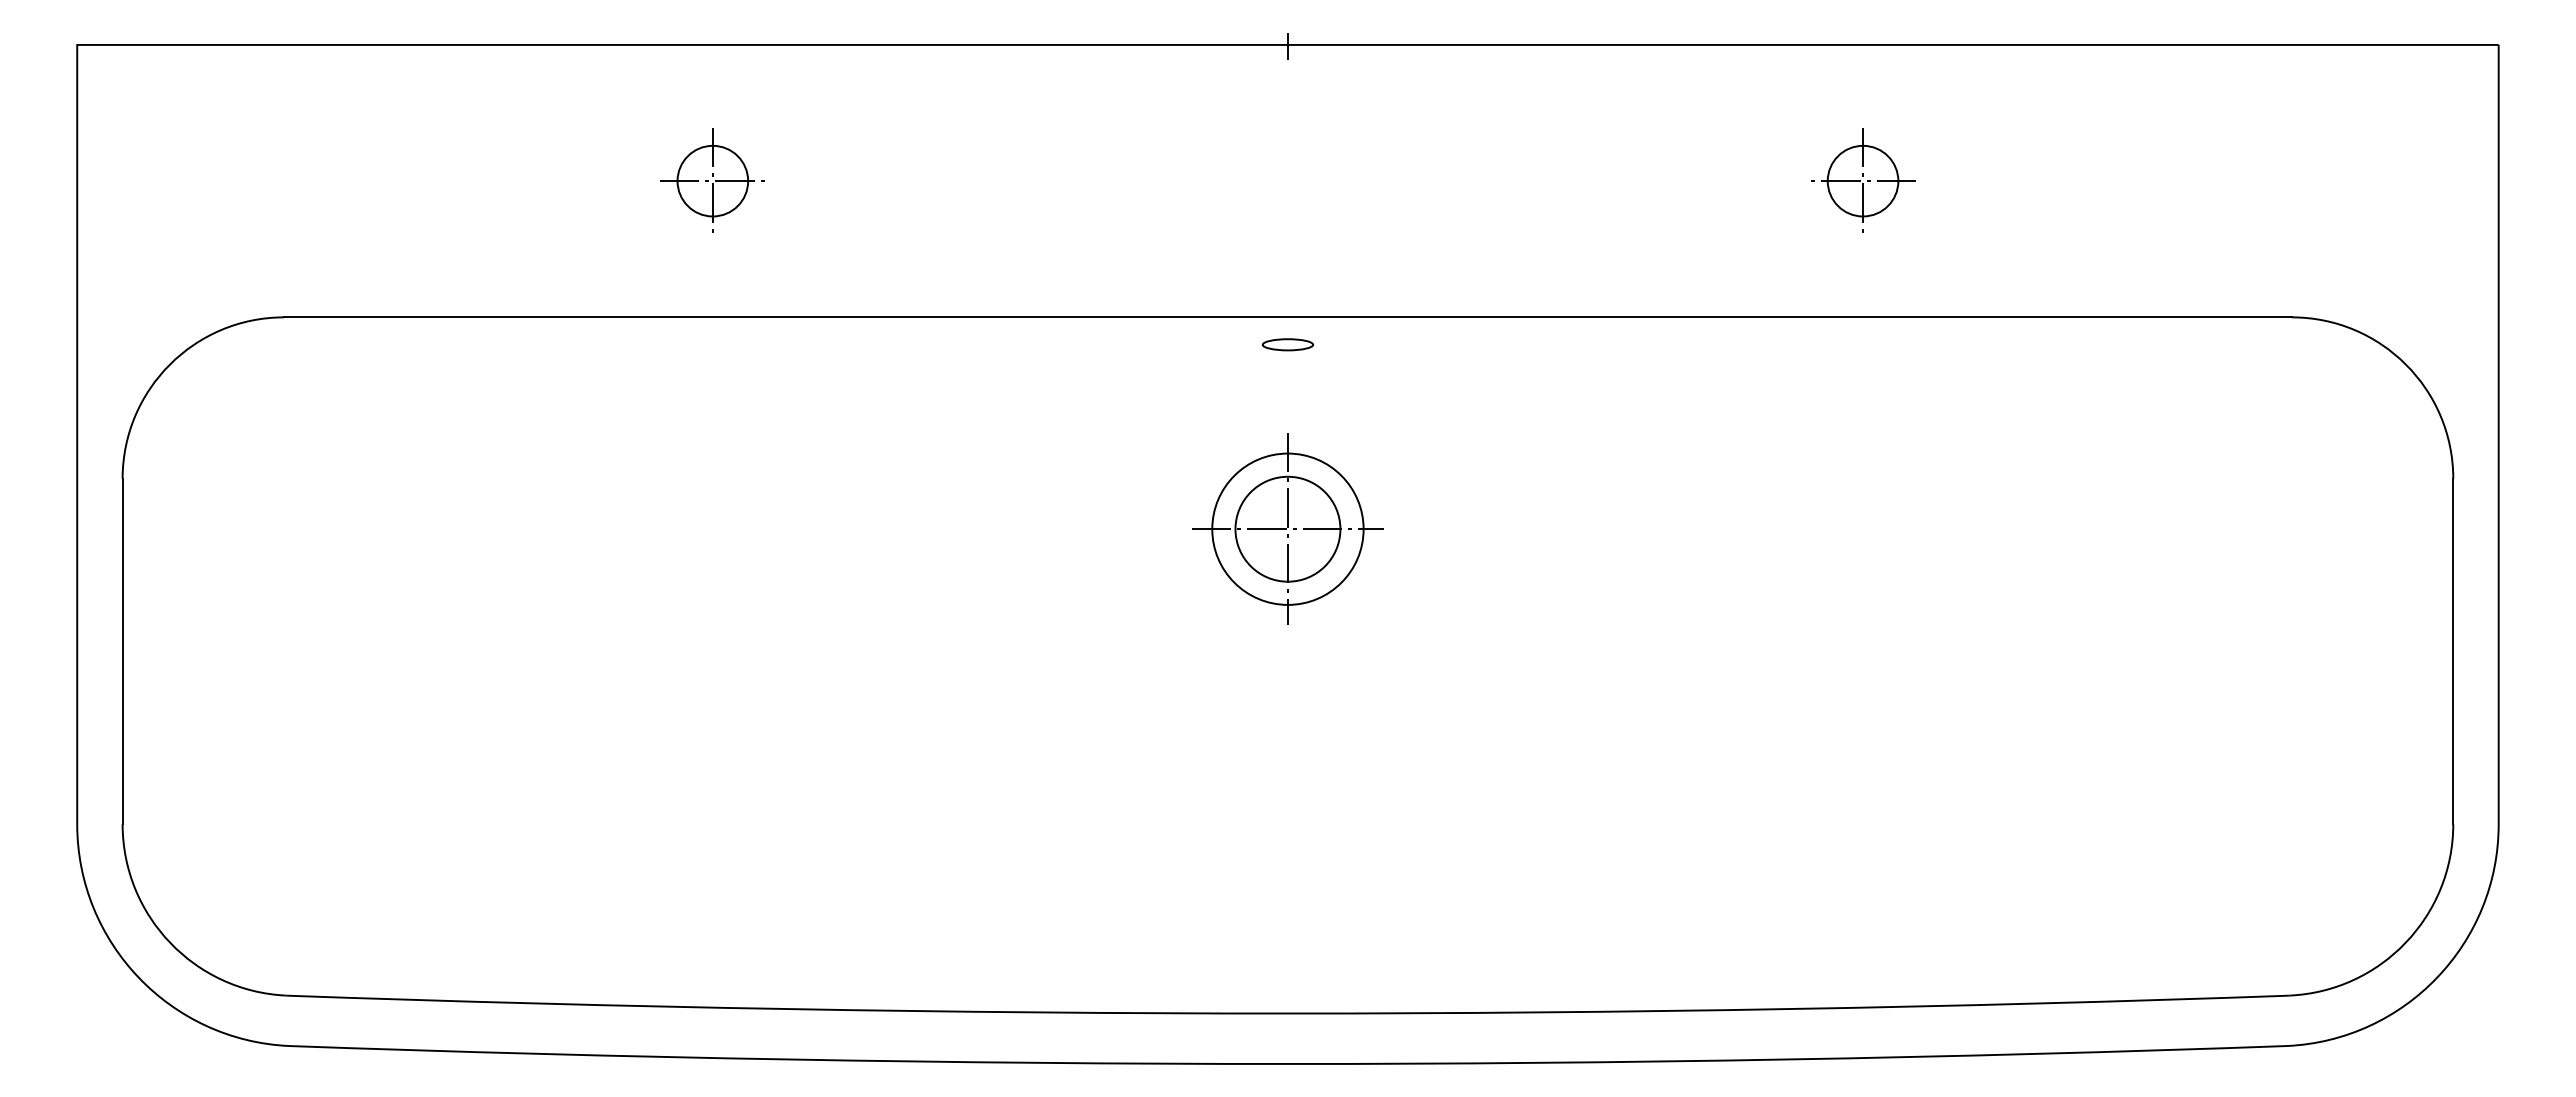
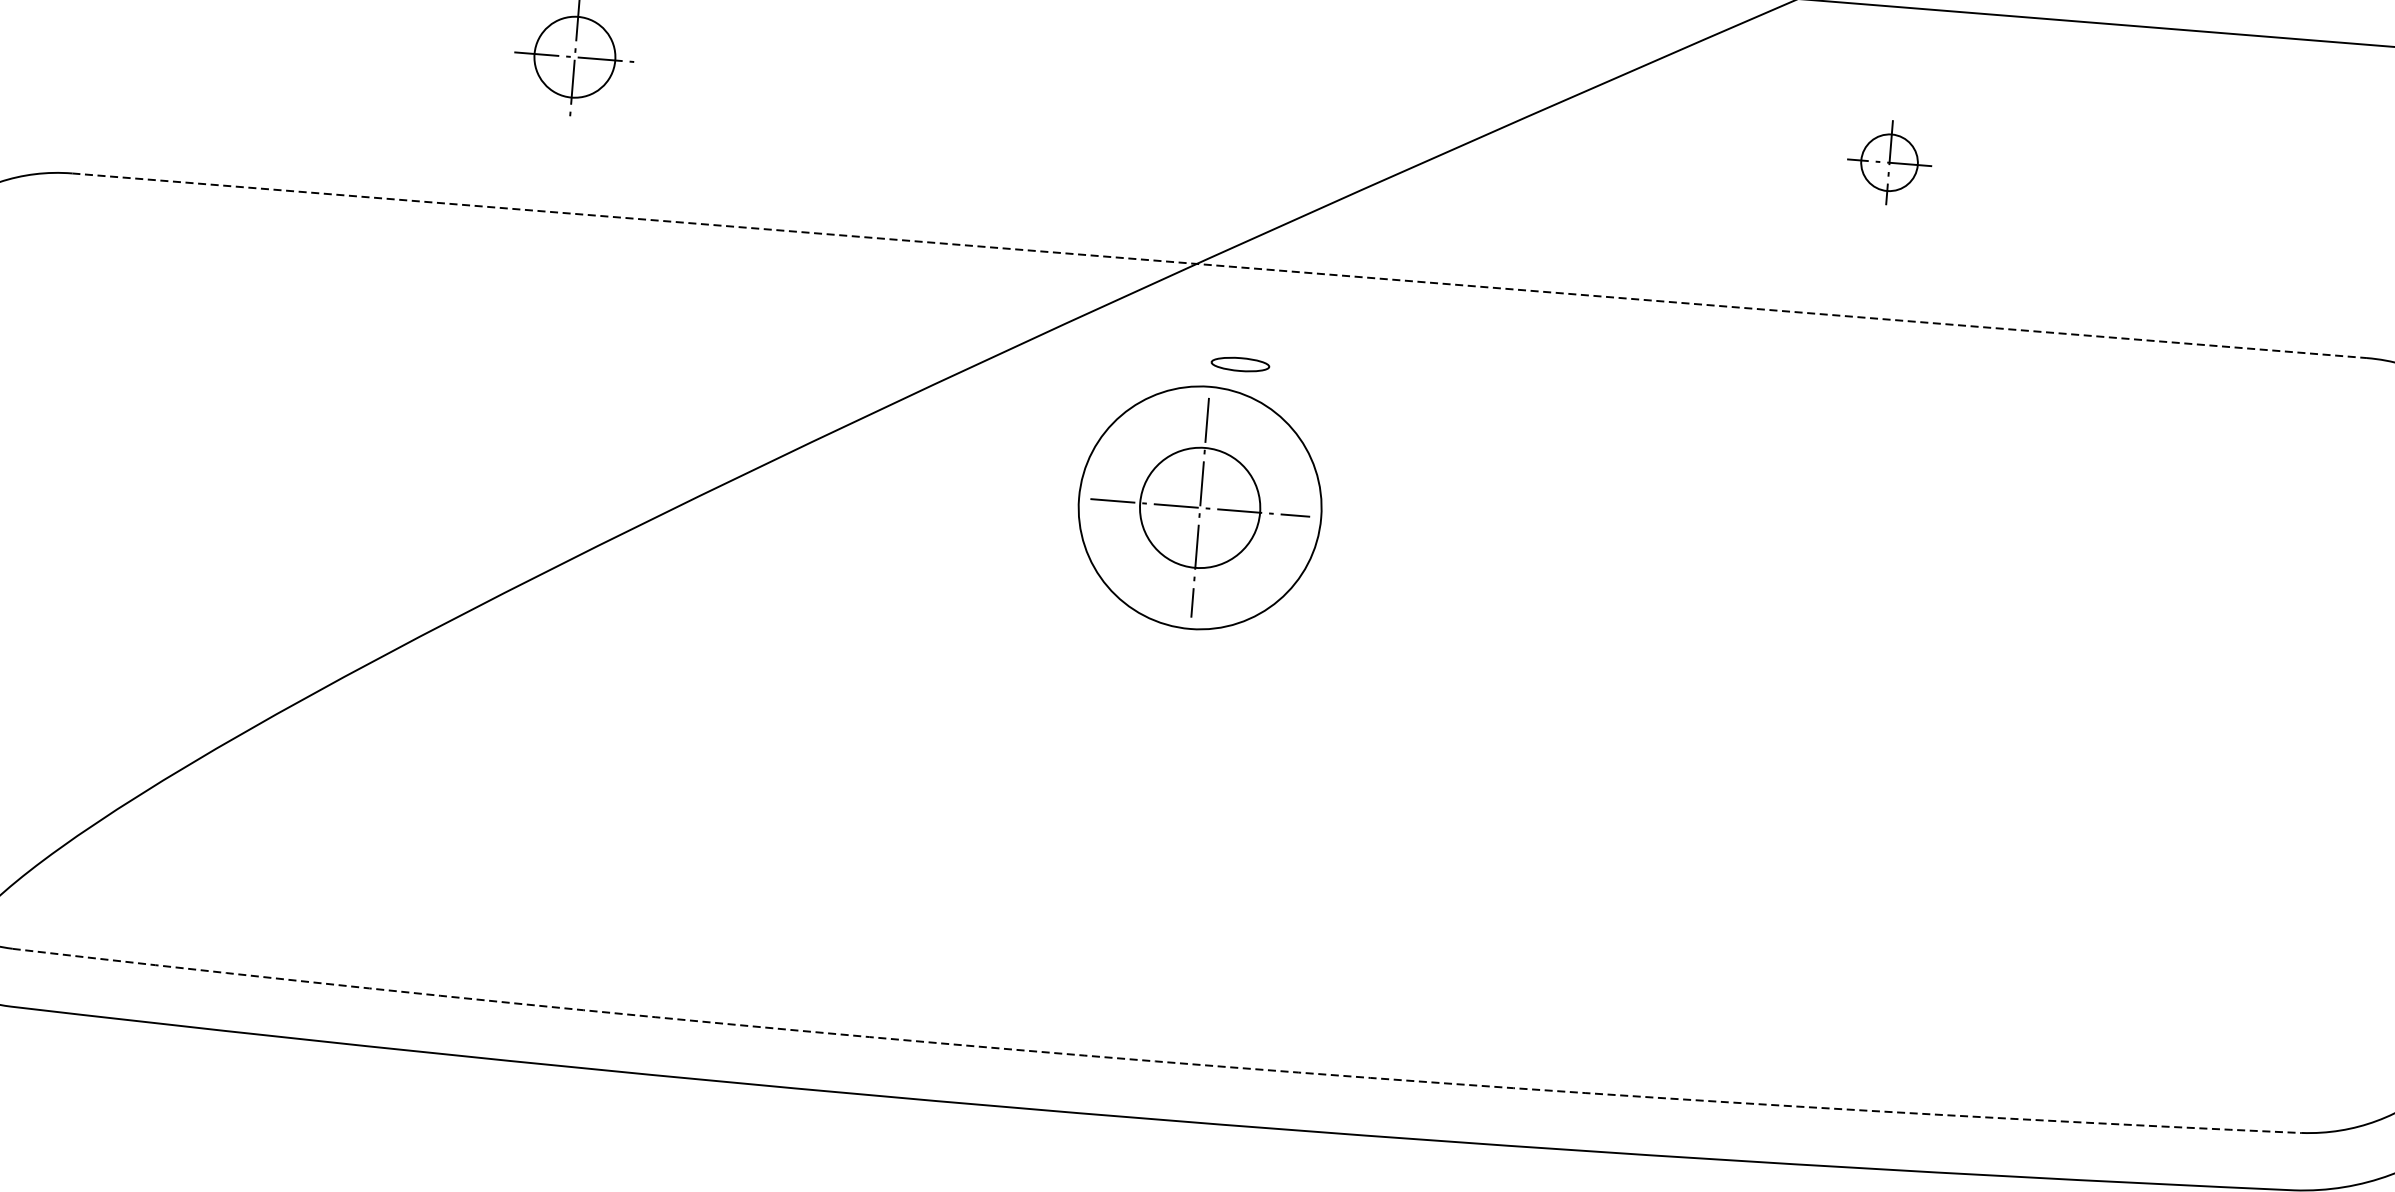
part: (1863, 180) -> (1889, 162), size x0.7
line: (1287, 317) -> (1219, 265), solid -> dashed
part: (1287, 344) -> (1239, 364), moved
circle: (1287, 528) -> (1199, 507), size x1.4
arc: (1287, 1013) -> (1155, 1061), solid -> dashed

